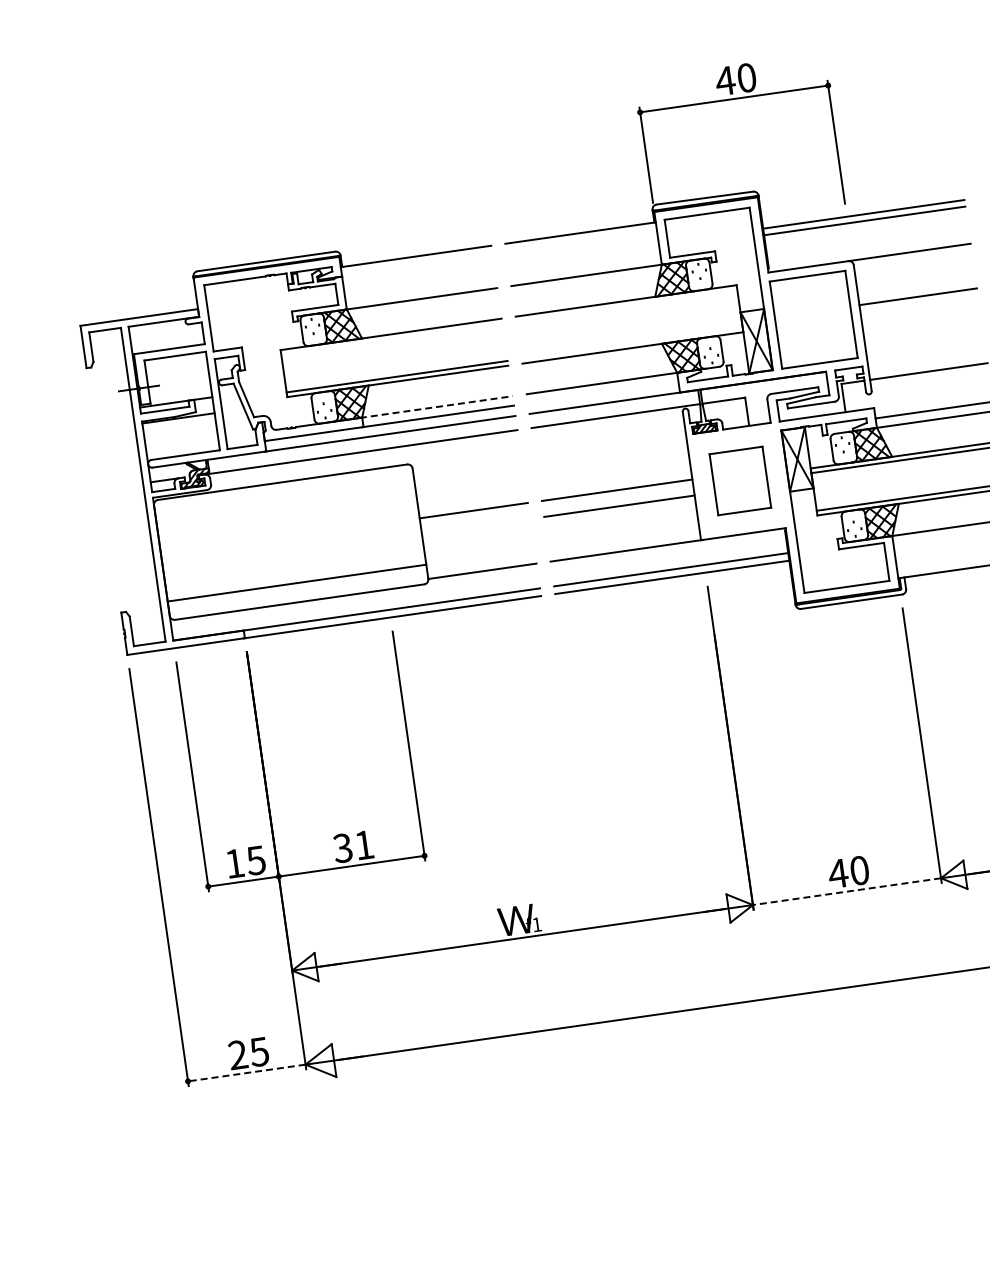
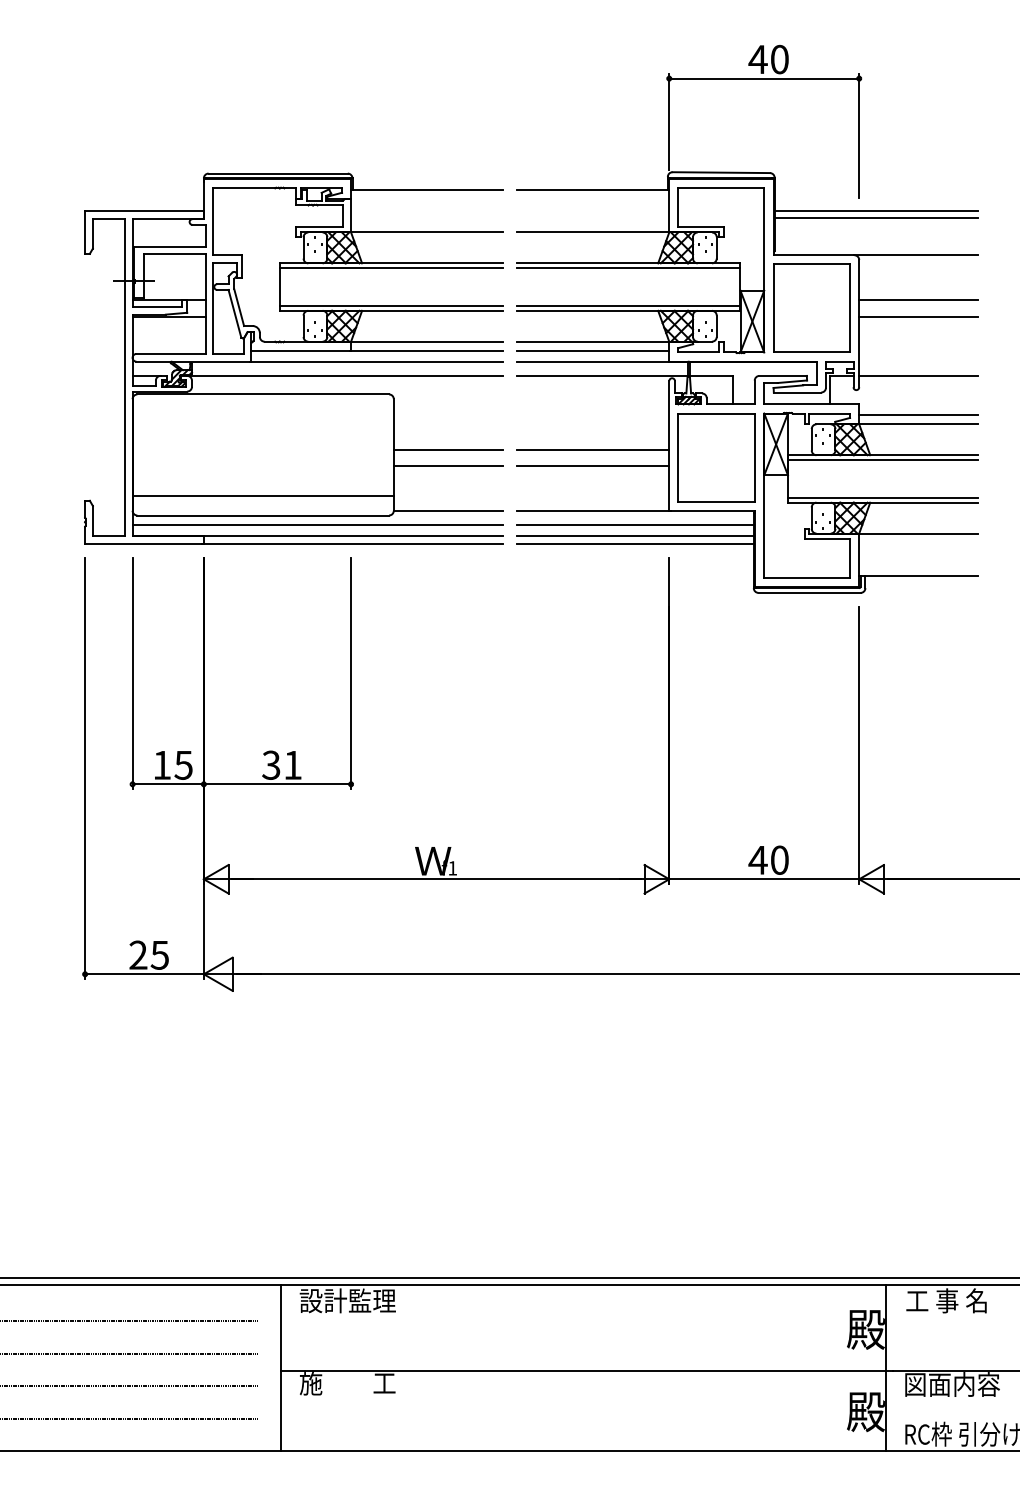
line: (626, 306) -> (628, 268), added
line: (920, 312) -> (918, 316), added
line: (391, 339) -> (391, 268), added
line: (631, 343) -> (628, 306), added
line: (603, 393) -> (593, 351), added
line: (436, 406) -> (426, 341), dashed -> solid
part: (740, 480) -> (716, 457), size x1.43
line: (476, 526) -> (448, 465), added
line: (669, 559) -> (635, 525), added
line: (354, 604) -> (317, 525), added
line: (847, 891) -> (764, 879), dashed -> solid
line: (246, 1073) -> (144, 974), dashed -> solid

